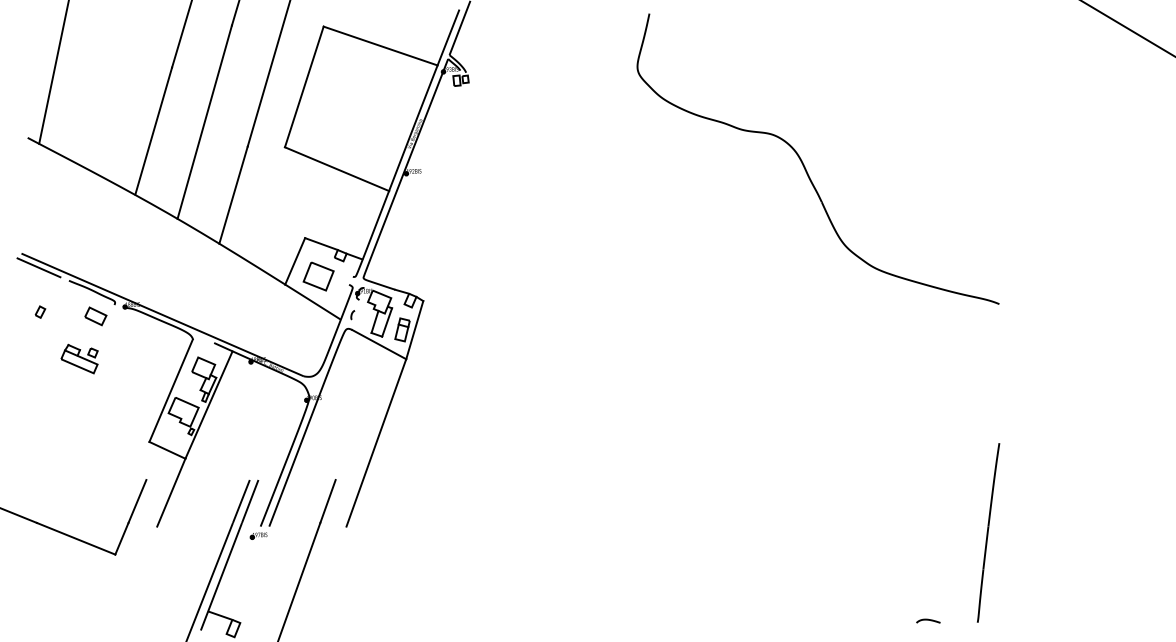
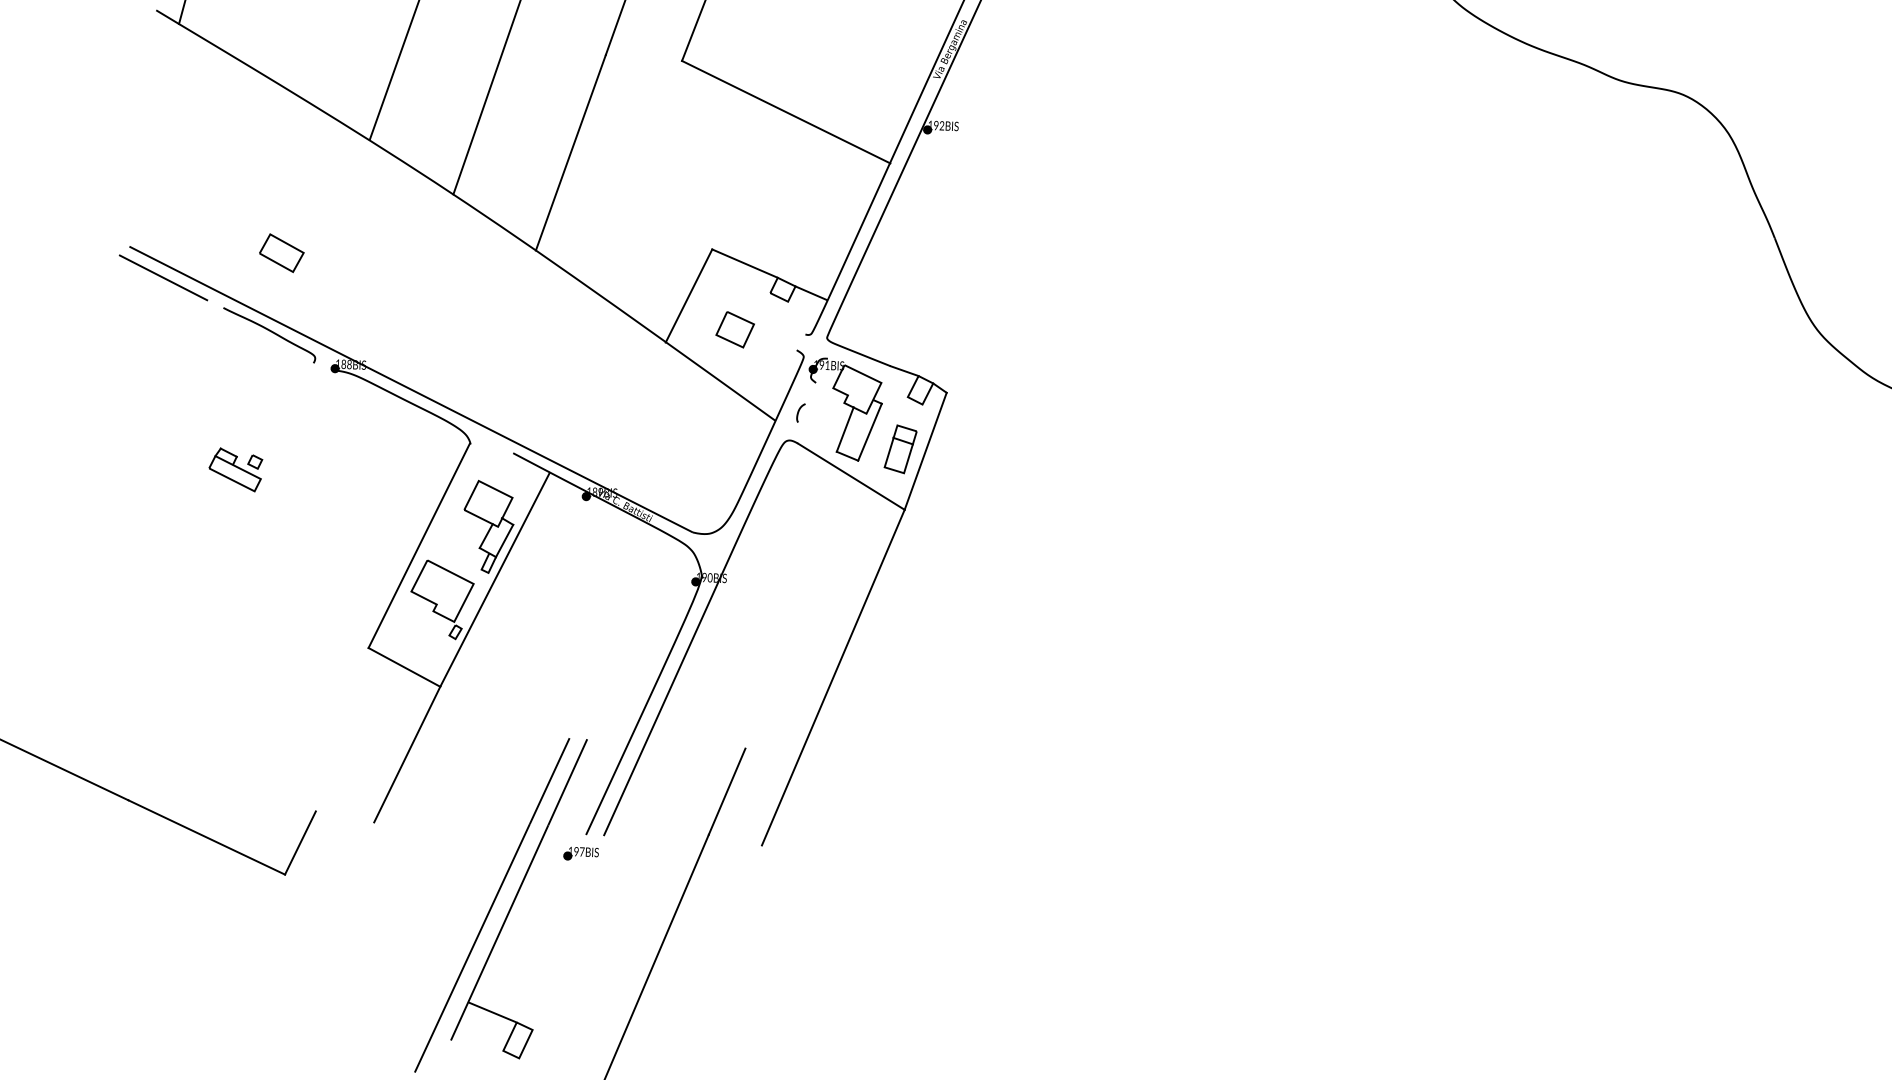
part: (318, 276) -> (735, 329), size x0.6
part: (40, 311) -> (161, 367), removed
part: (95, 316) -> (281, 253), moved
part: (79, 358) -> (235, 468), size x0.7
line: (137, 501) -> (336, 768), removed

